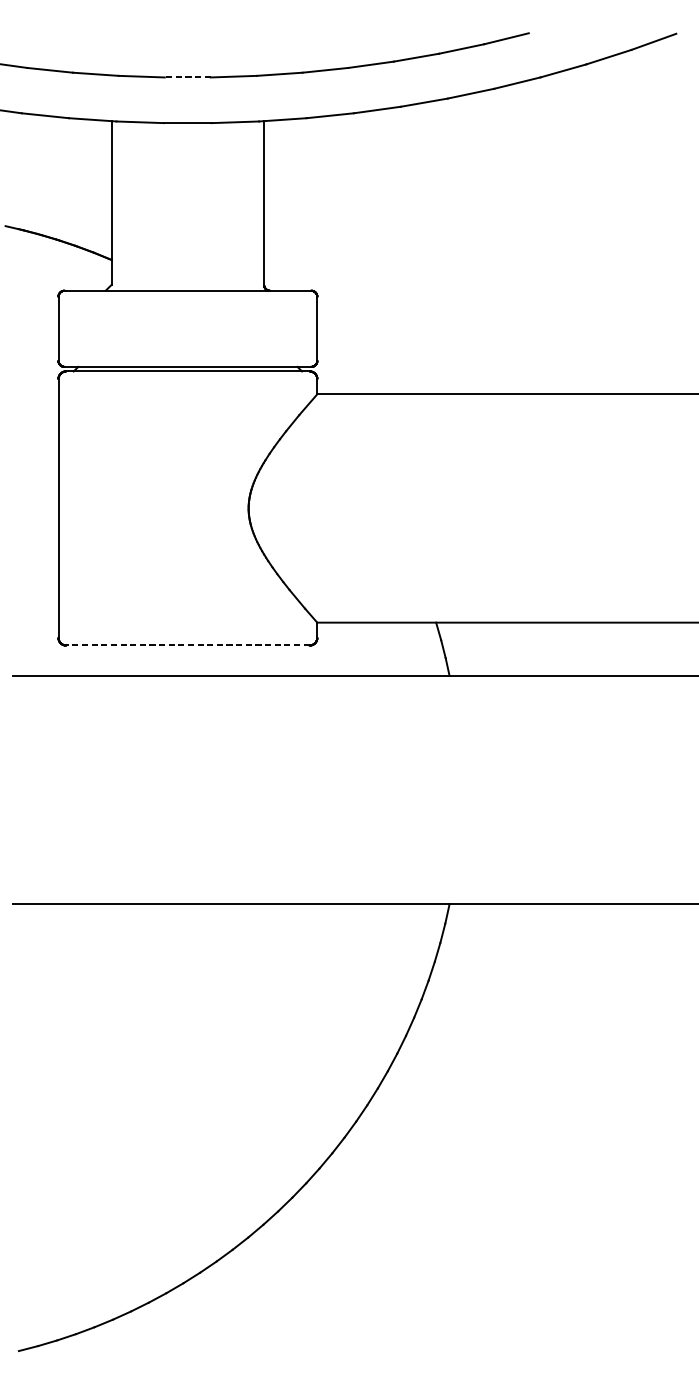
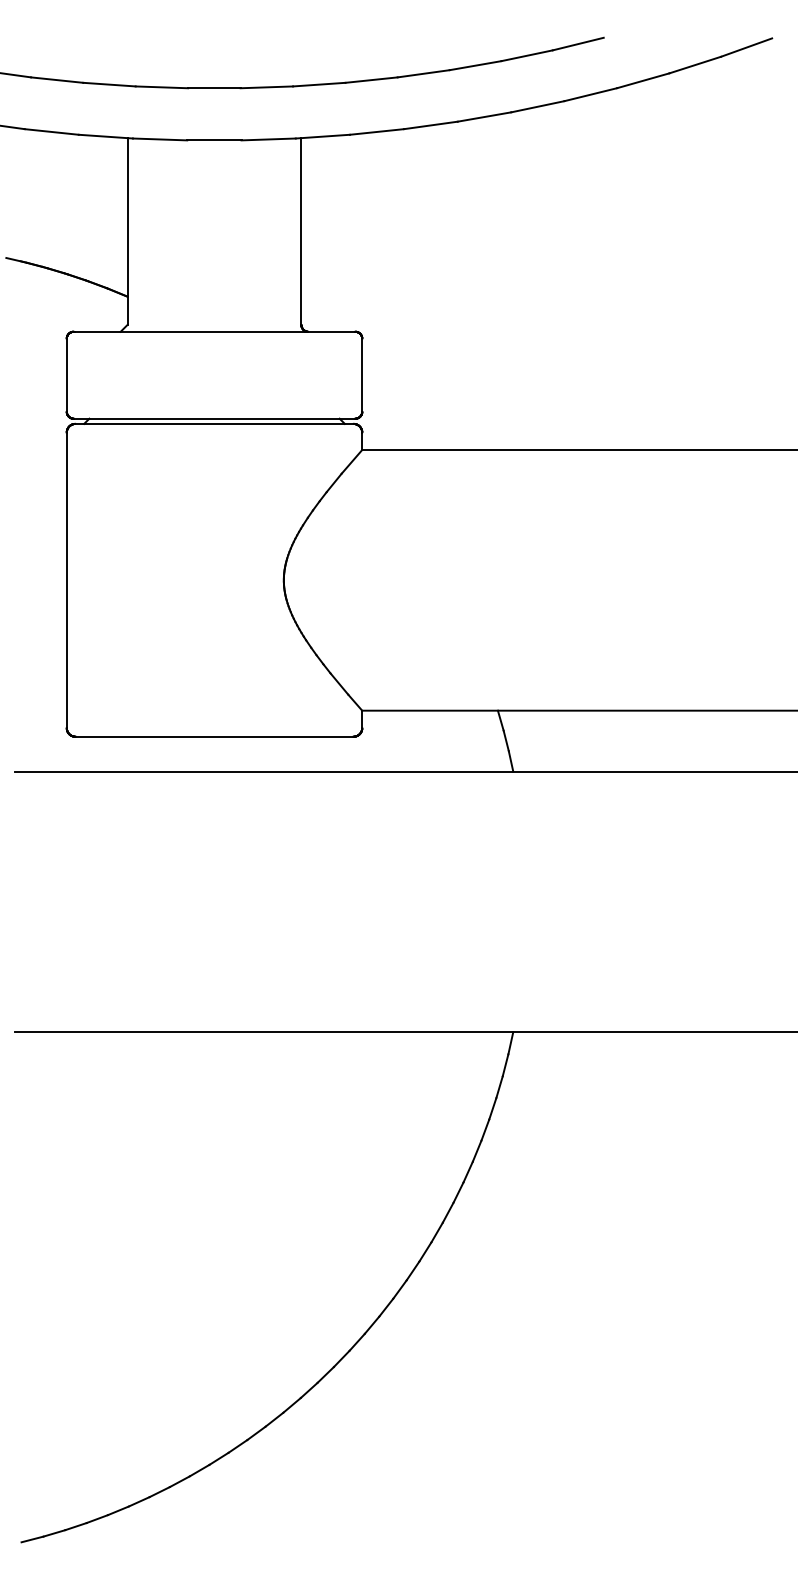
line: (187, 77) -> (213, 88), dashed -> solid
line: (187, 645) -> (214, 736), dashed -> solid

